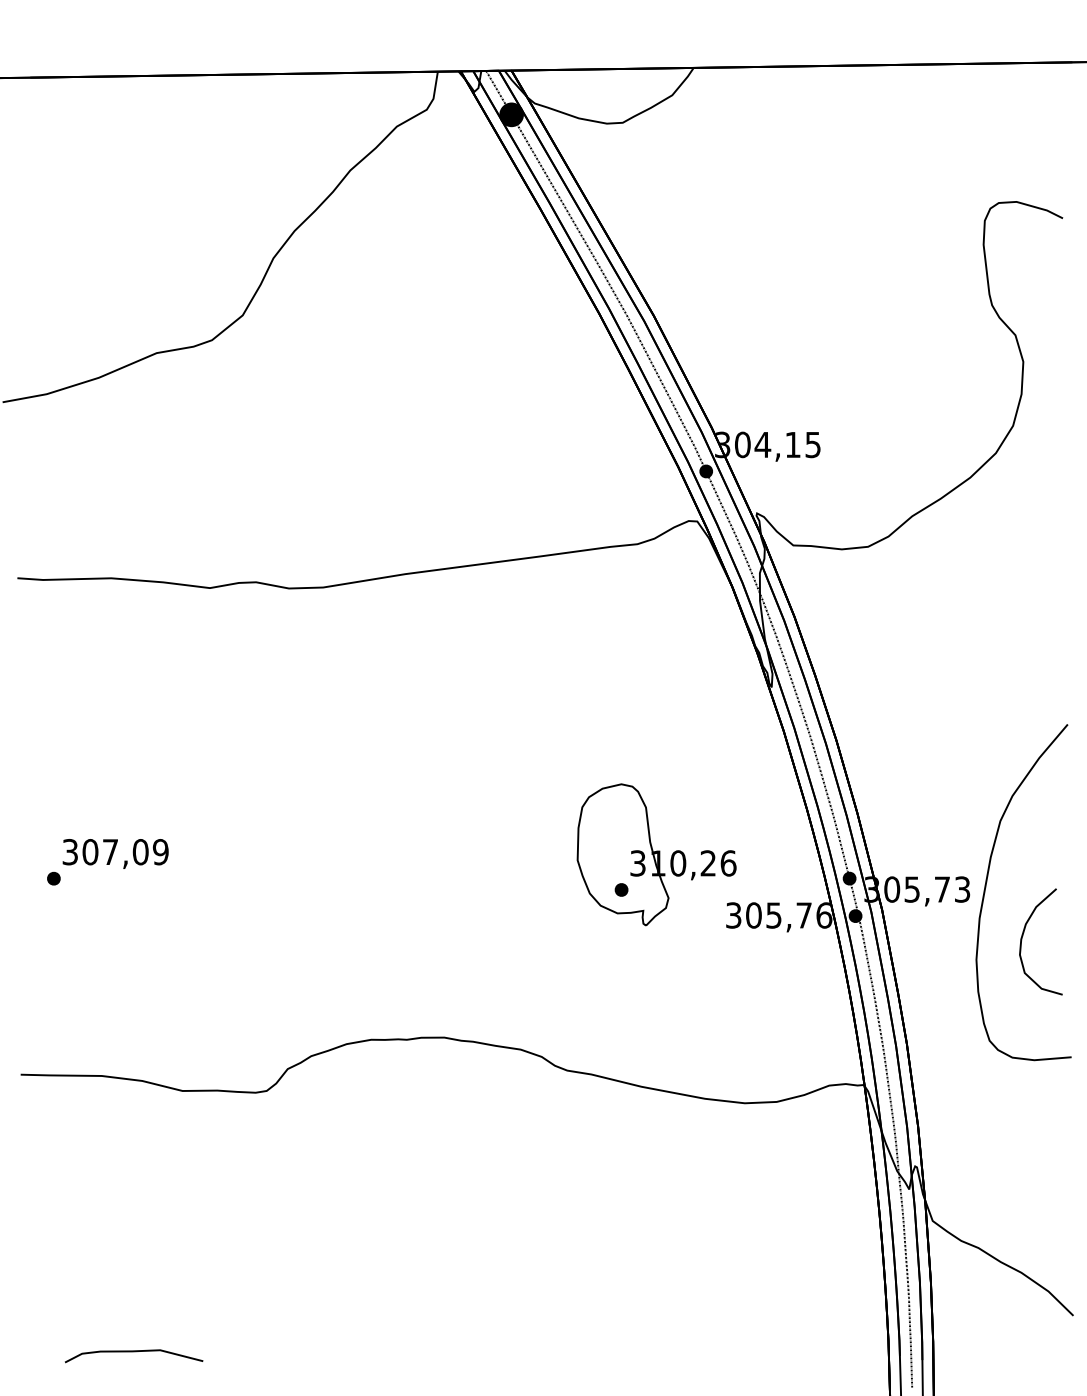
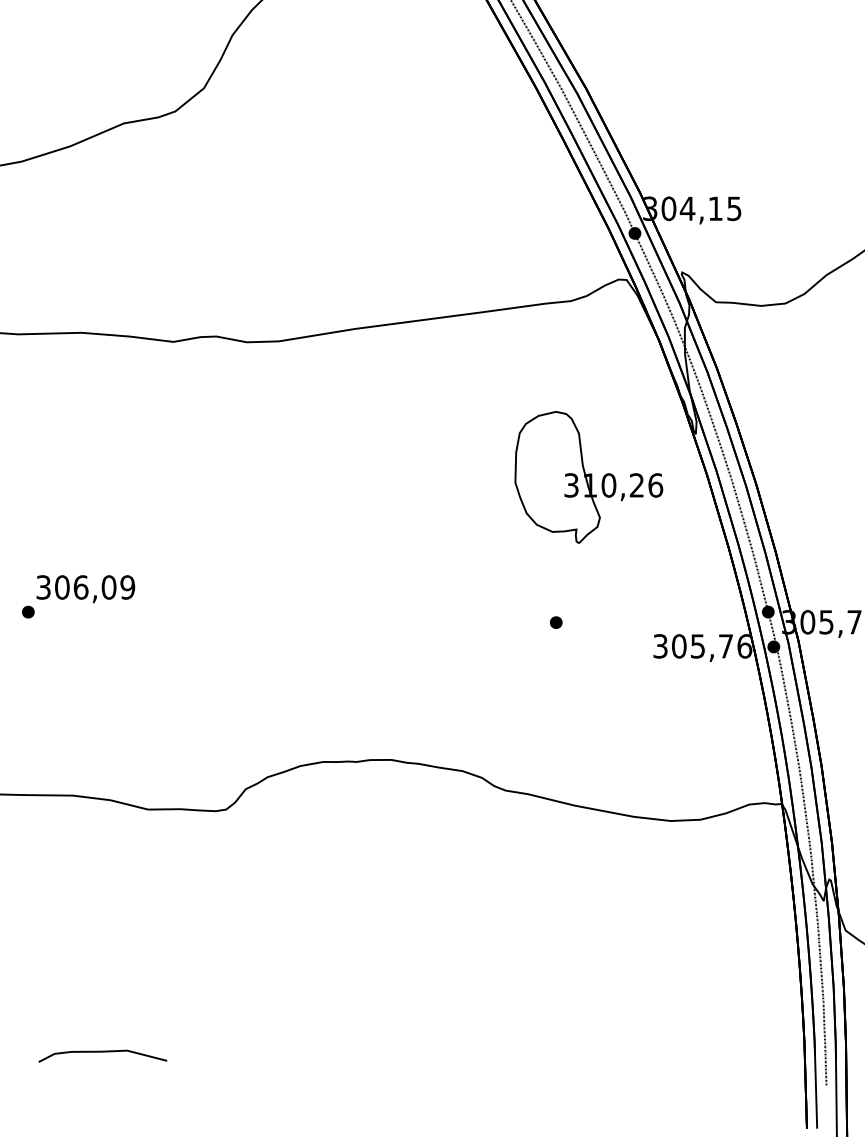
text: (110, 852) -> (80, 587), 307,09 -> 306,09
part: (656, 854) -> (588, 477), moved

